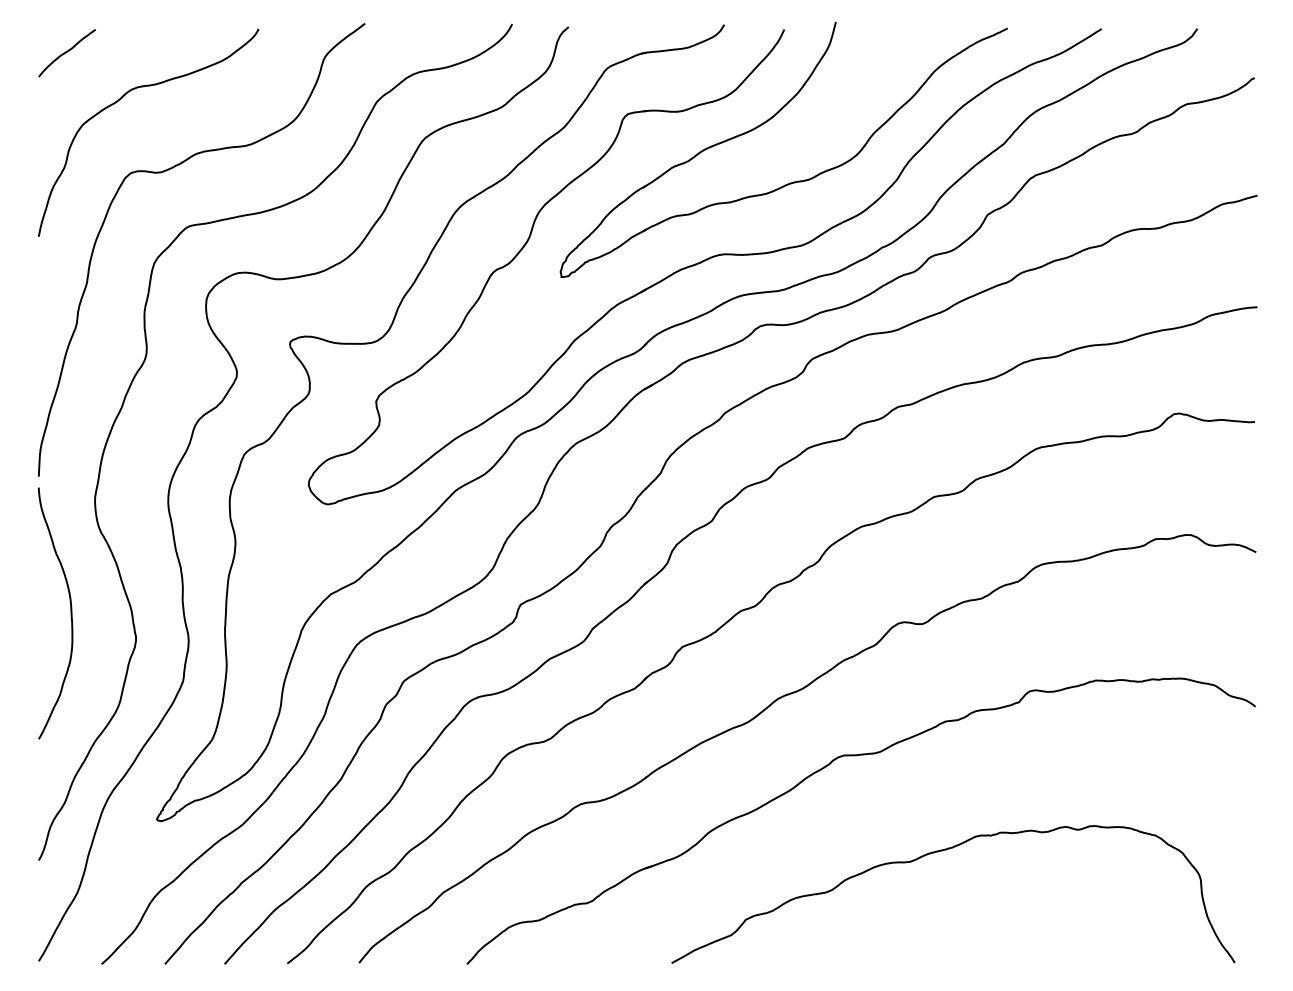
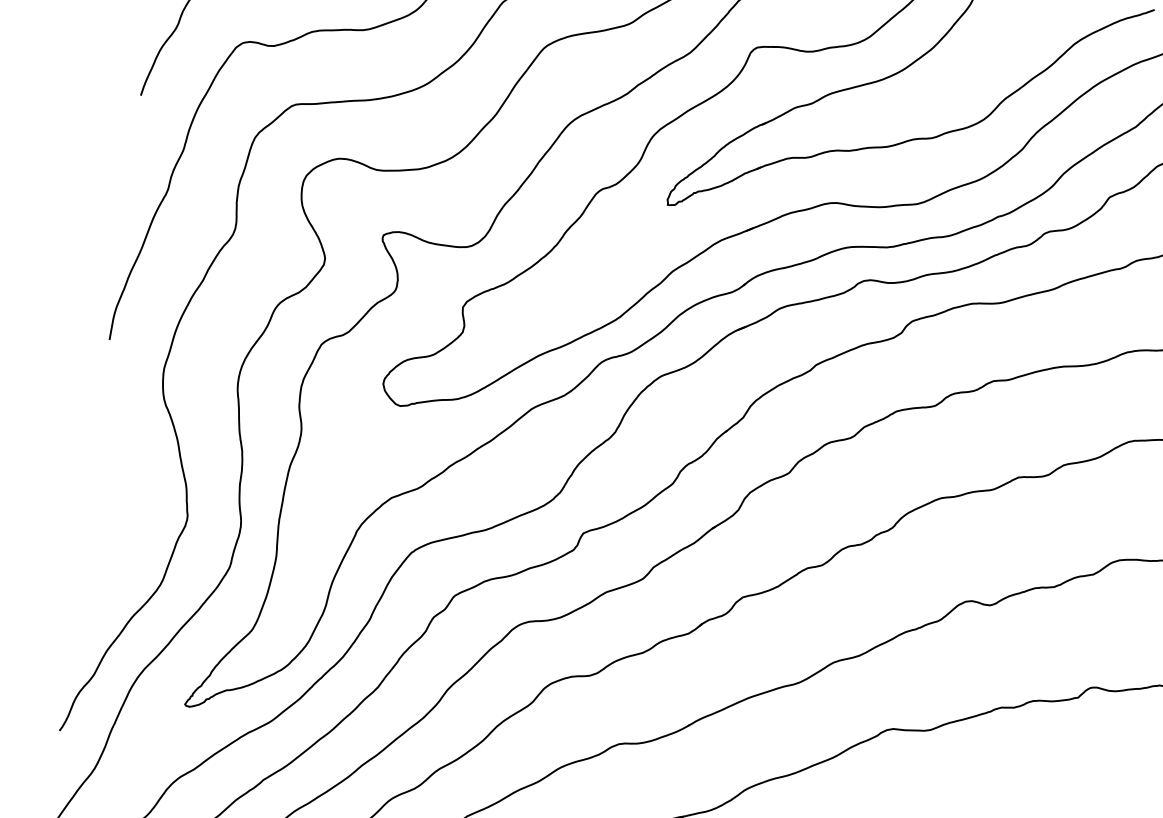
curve: (70, 613) -> (123, 483), removed

